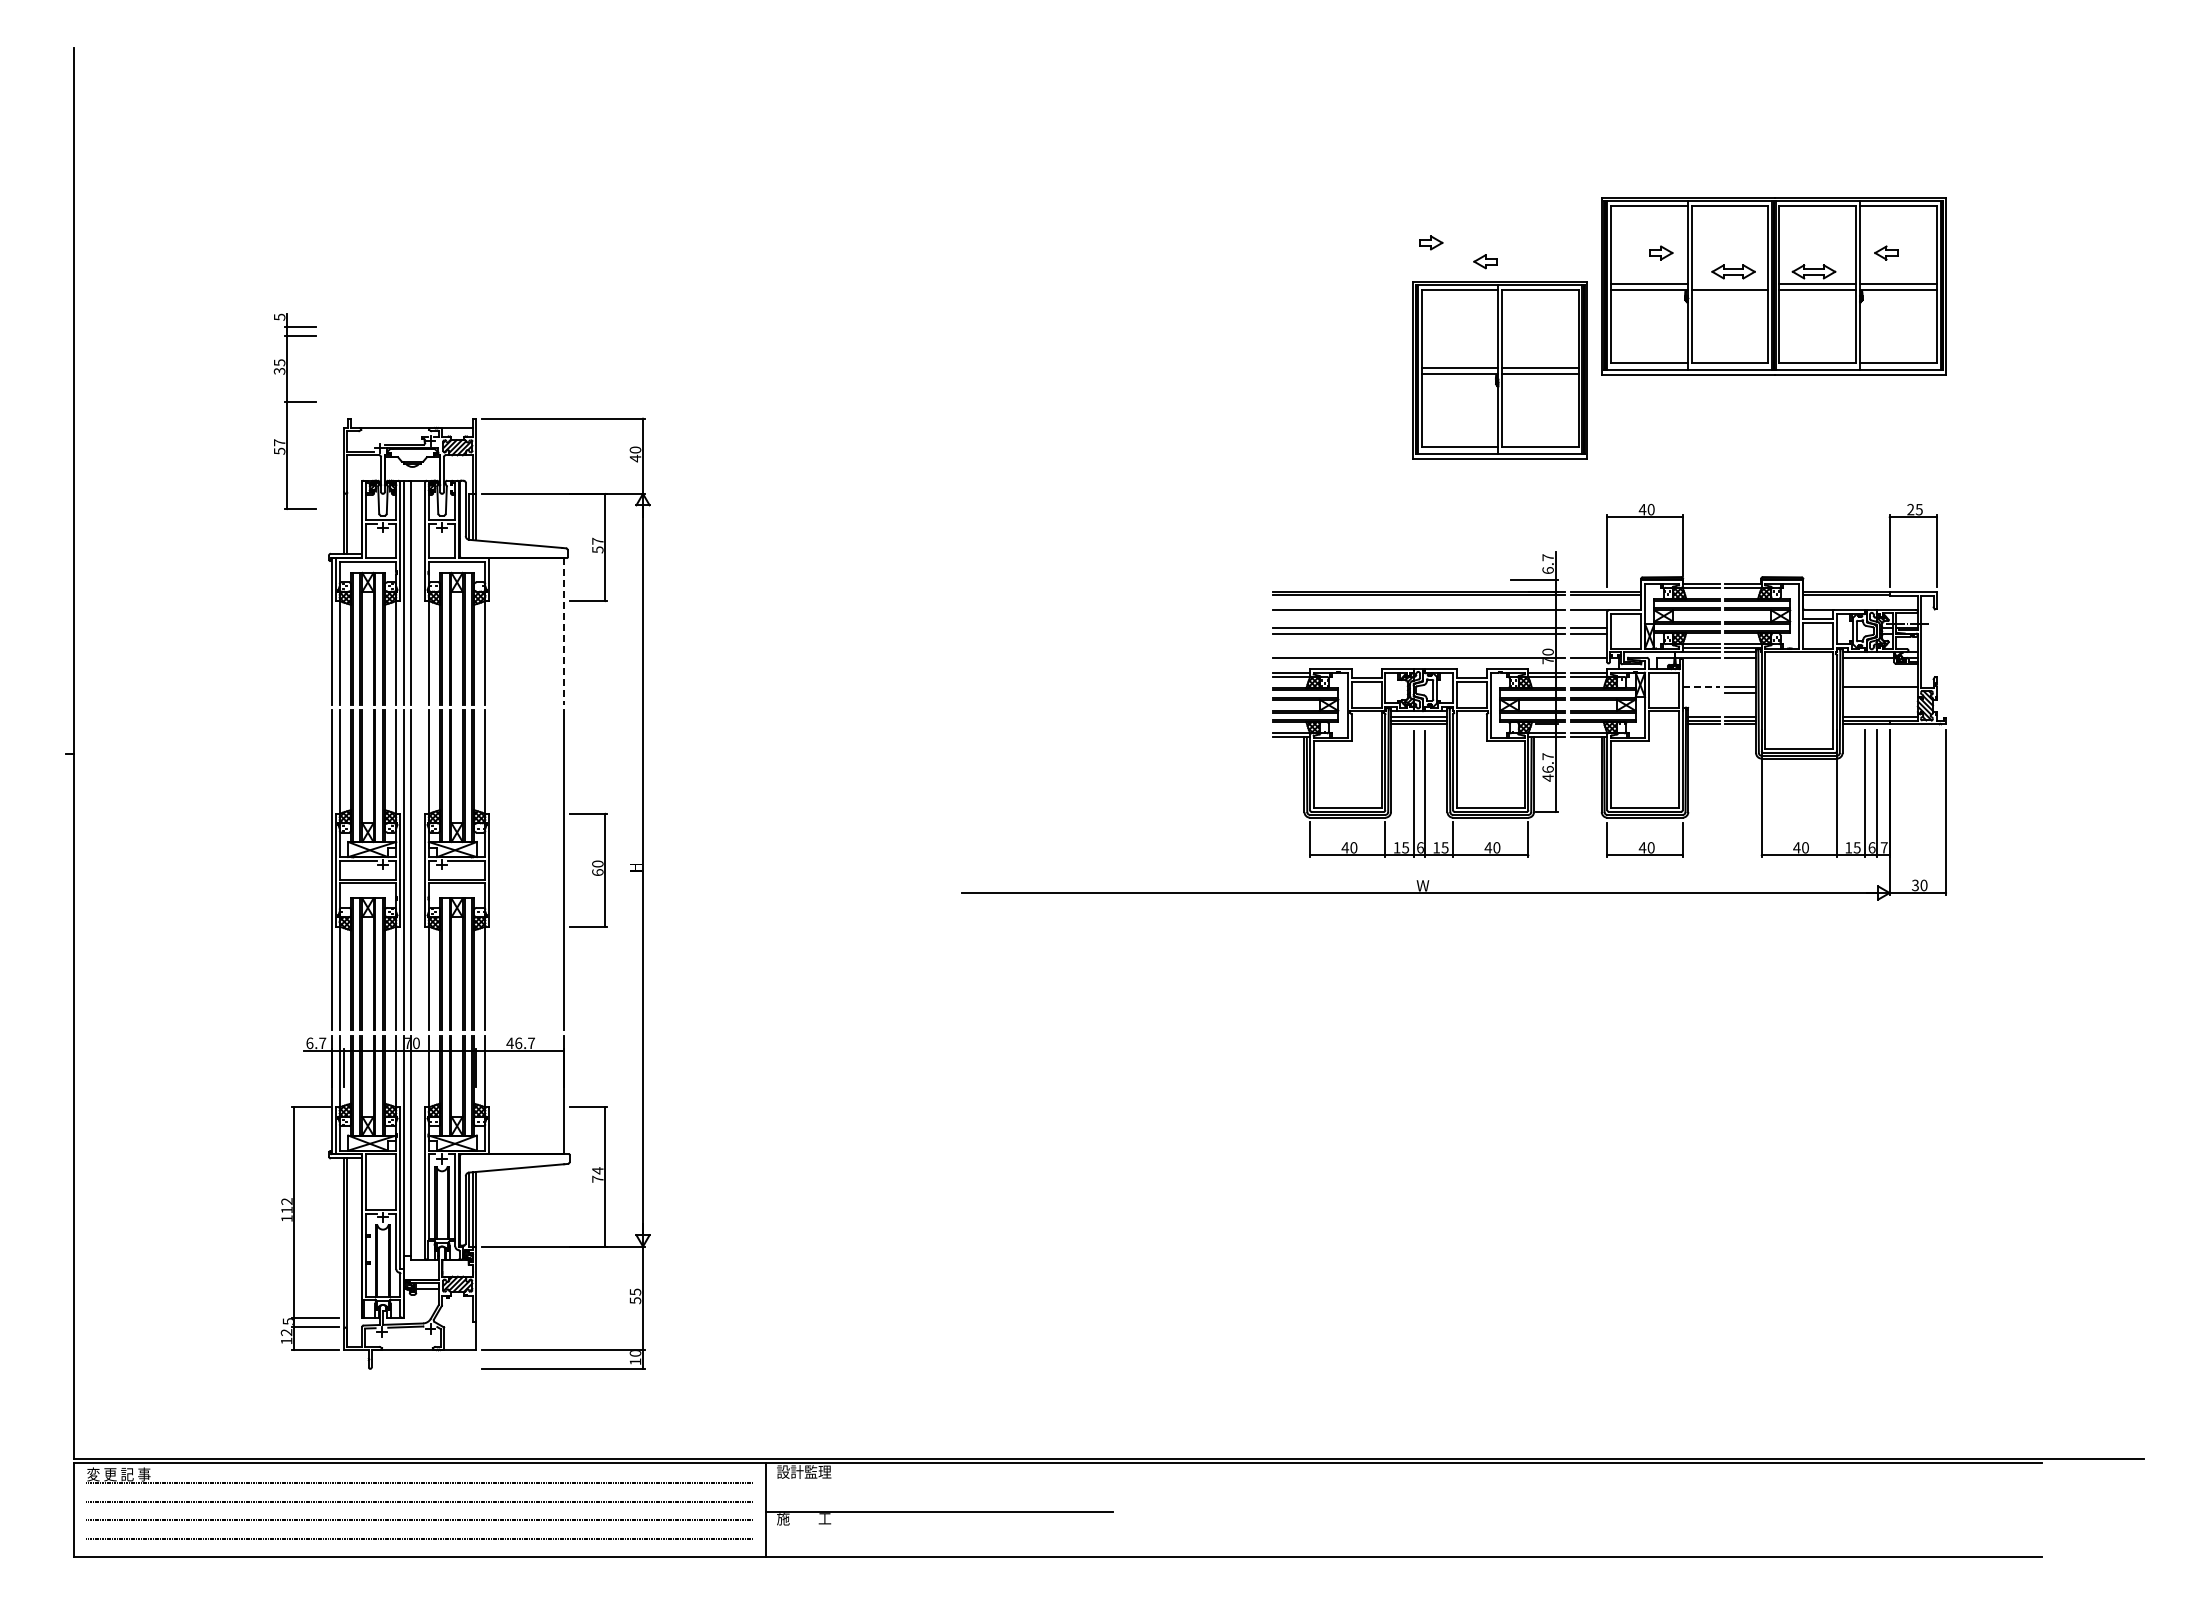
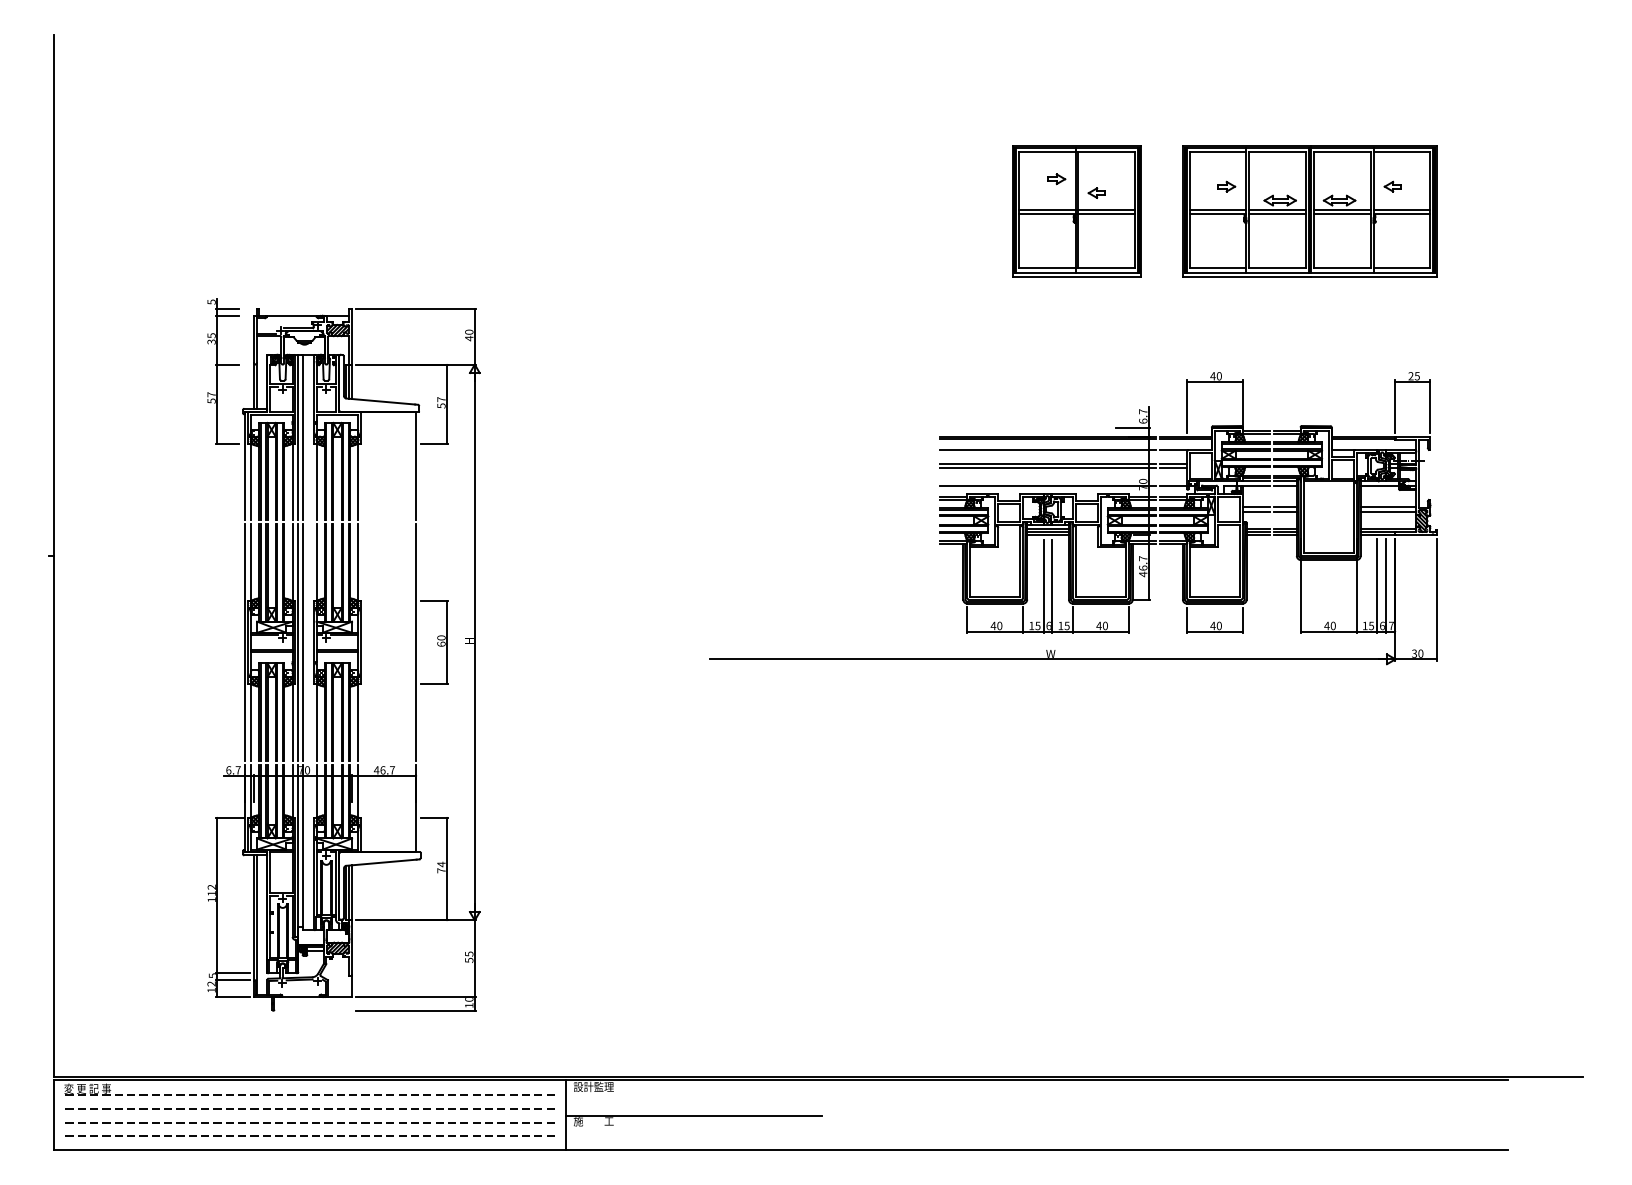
line: (1729, 284) -> (1277, 209), added
part: (1499, 370) -> (1076, 211), moved
part: (287, 411) -> (217, 371), moved
line: (564, 631) -> (416, 466), dashed -> solid
line: (1701, 686) -> (1256, 506), dashed -> solid
line: (1700, 693) -> (1255, 512), added
line: (1879, 693) -> (1387, 512), added

